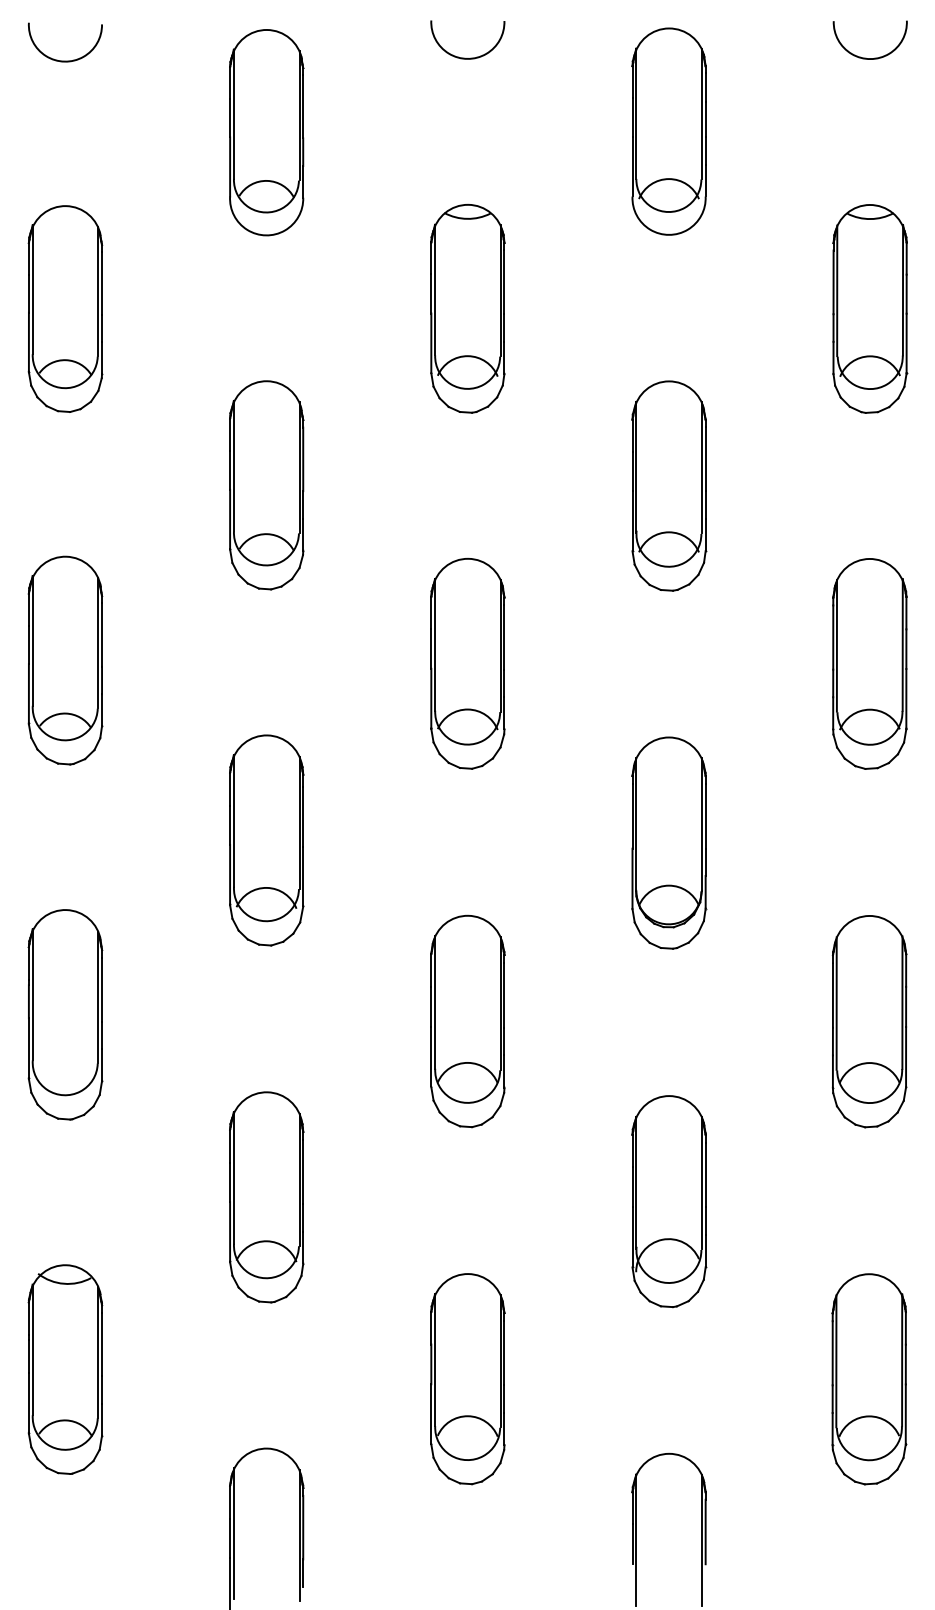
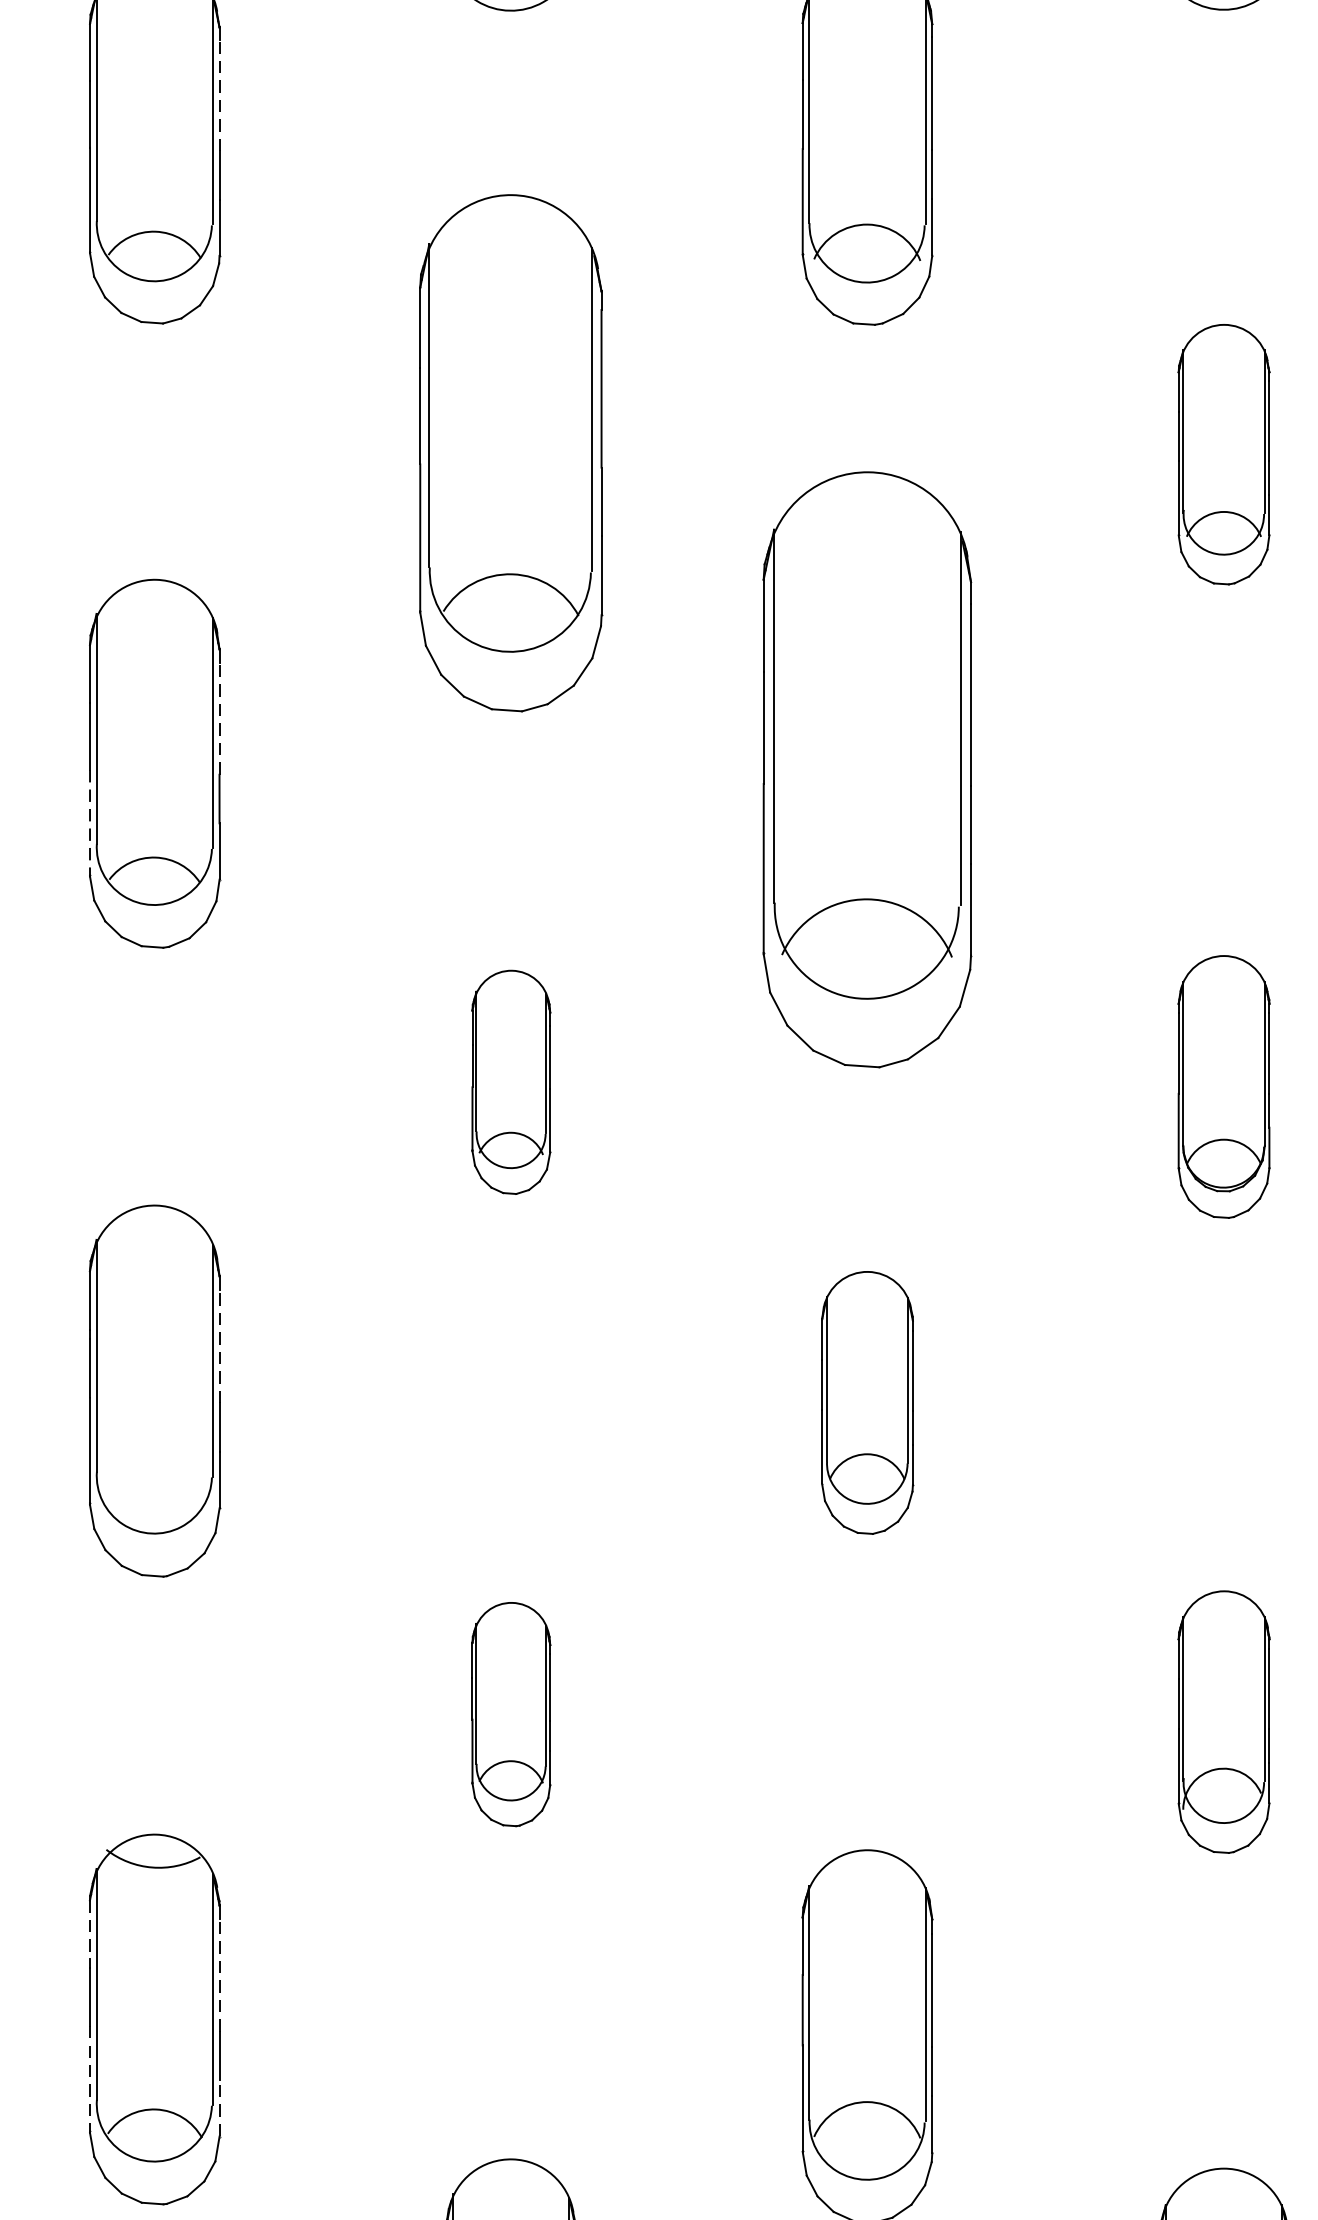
line: (102, 282) -> (220, 94), solid -> dashed
part: (266, 485) -> (510, 453), size x1.4
part: (669, 485) -> (1224, 453), size x0.7
line: (102, 635) -> (220, 719), solid -> dashed
part: (467, 663) -> (866, 768), size x1.6
line: (28, 693) -> (89, 822), solid -> dashed
part: (266, 840) -> (510, 1082), size x0.6
part: (669, 842) -> (1224, 1085), size x0.7
line: (102, 989) -> (220, 1346), solid -> dashed
part: (467, 1021) -> (866, 1402), size x0.7
part: (266, 1197) -> (510, 1714), size x0.6
part: (669, 1201) -> (1224, 1721), size x0.7
line: (28, 1319) -> (89, 1930), solid -> dashed
line: (102, 1344) -> (220, 1975), solid -> dashed
line: (28, 1402) -> (89, 2077), solid -> dashed
line: (102, 1419) -> (220, 2107), solid -> dashed

